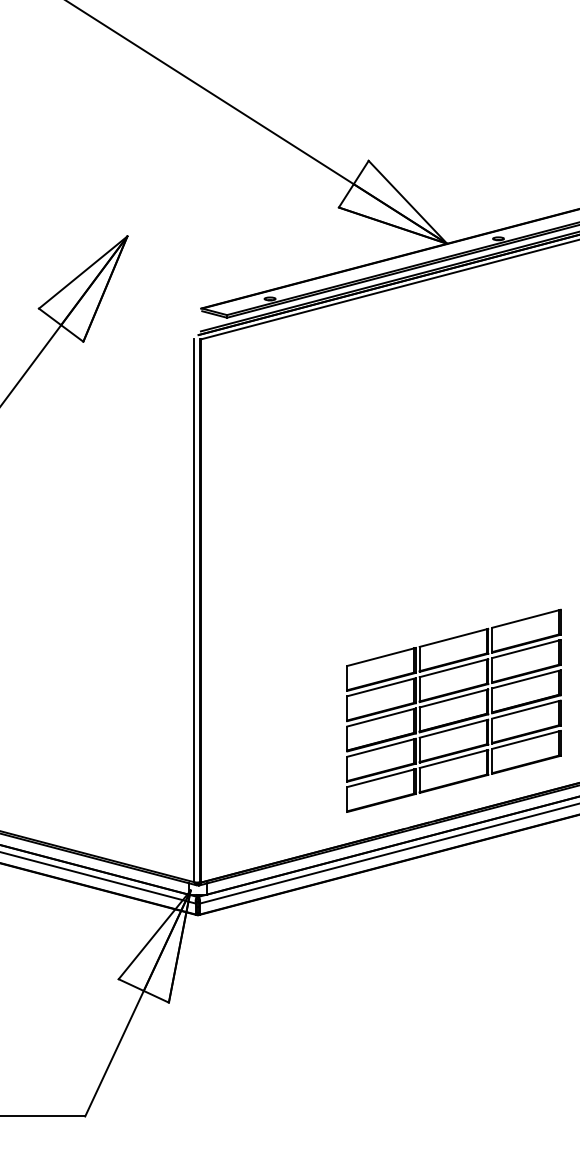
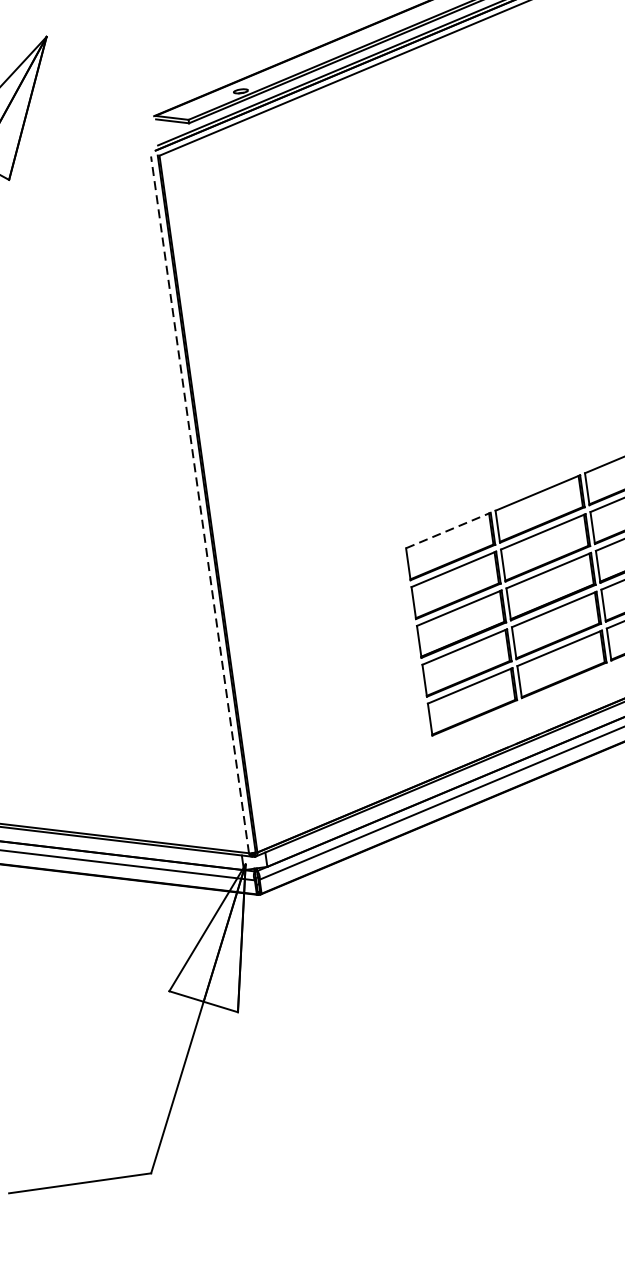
line: (194, 610) -> (200, 504), solid -> dashed
line: (382, 656) -> (449, 529), solid -> dashed

